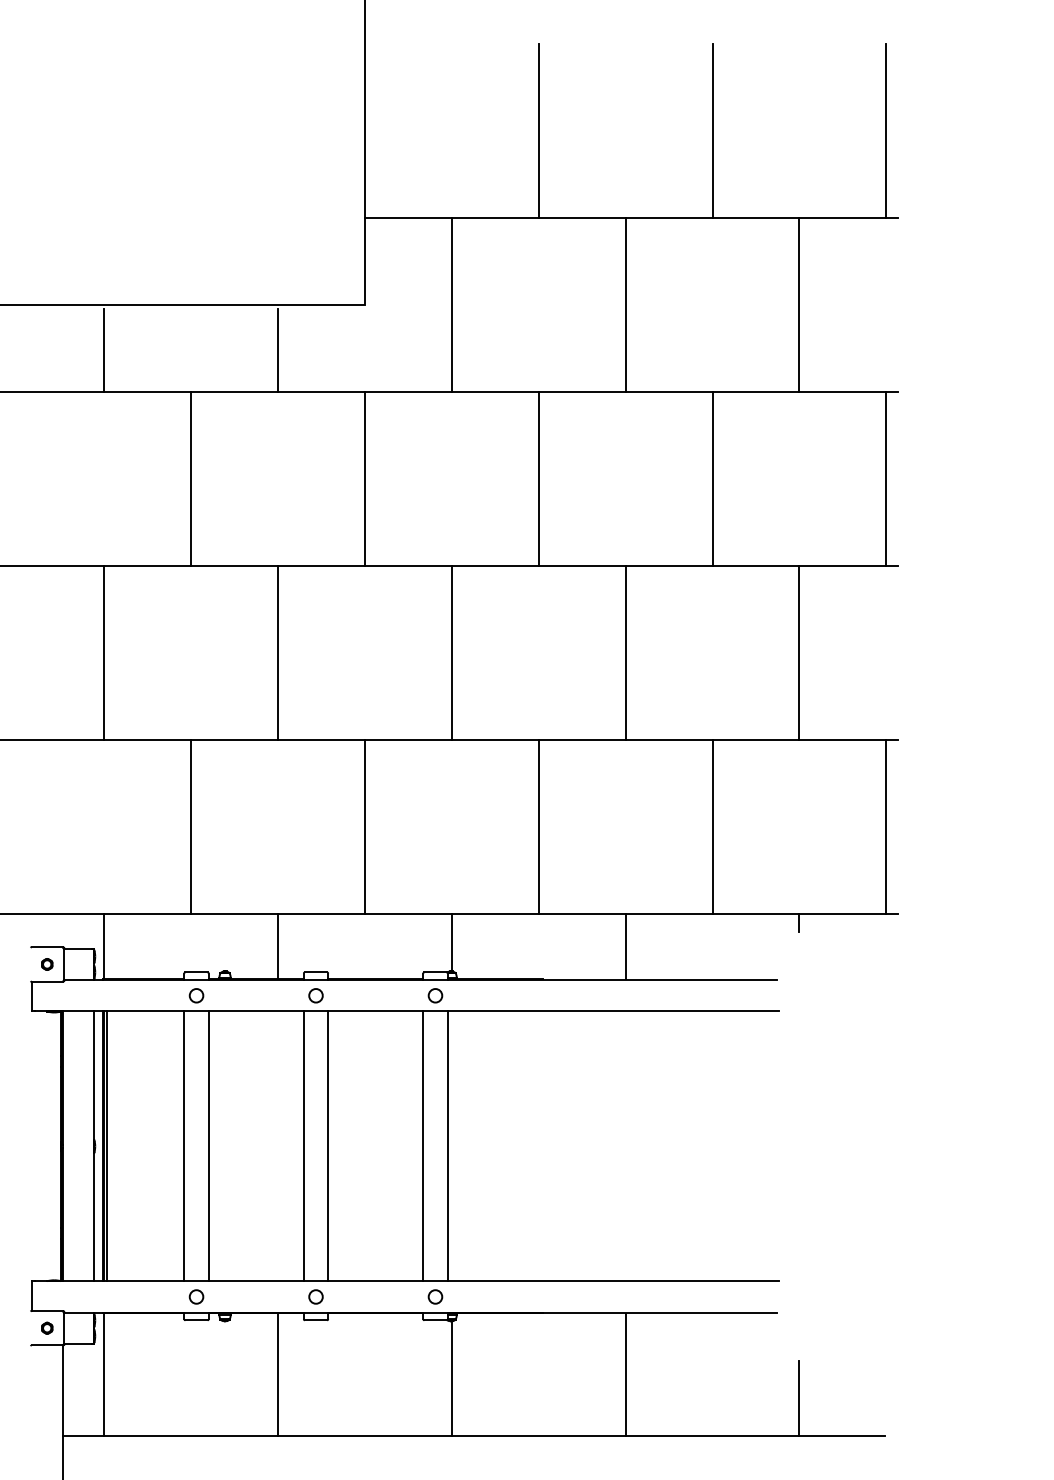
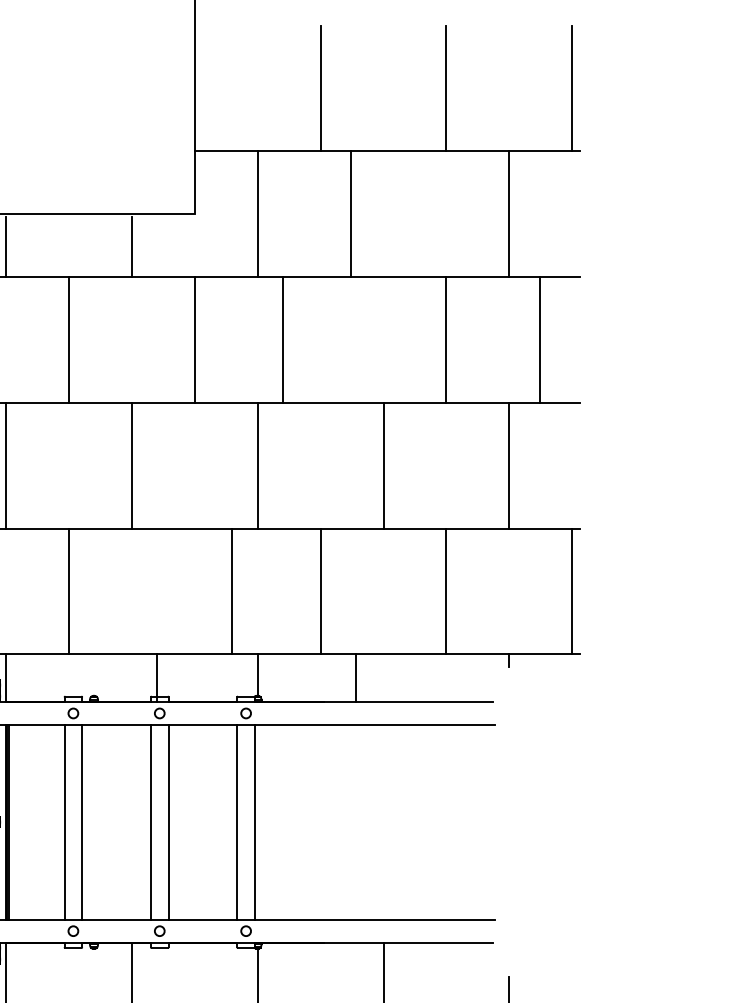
line: (625, 305) -> (350, 214), moved
line: (538, 479) -> (283, 340), moved
line: (886, 479) -> (539, 340), moved
line: (364, 826) -> (231, 591), moved
line: (277, 946) -> (157, 677), moved
line: (625, 946) -> (356, 677), moved

